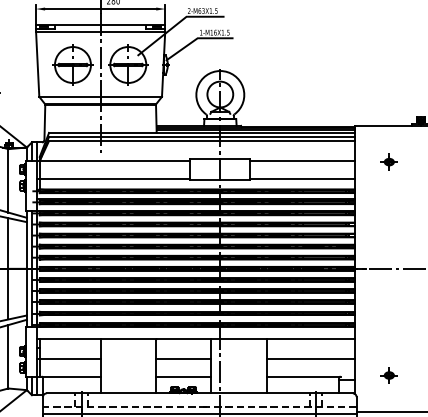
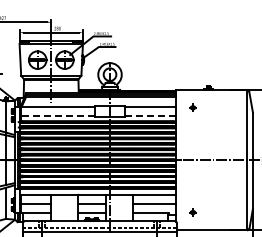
line: (113, 179) -> (57, 116), solid -> dashed
line: (302, 179) -> (150, 116), solid -> dashed

